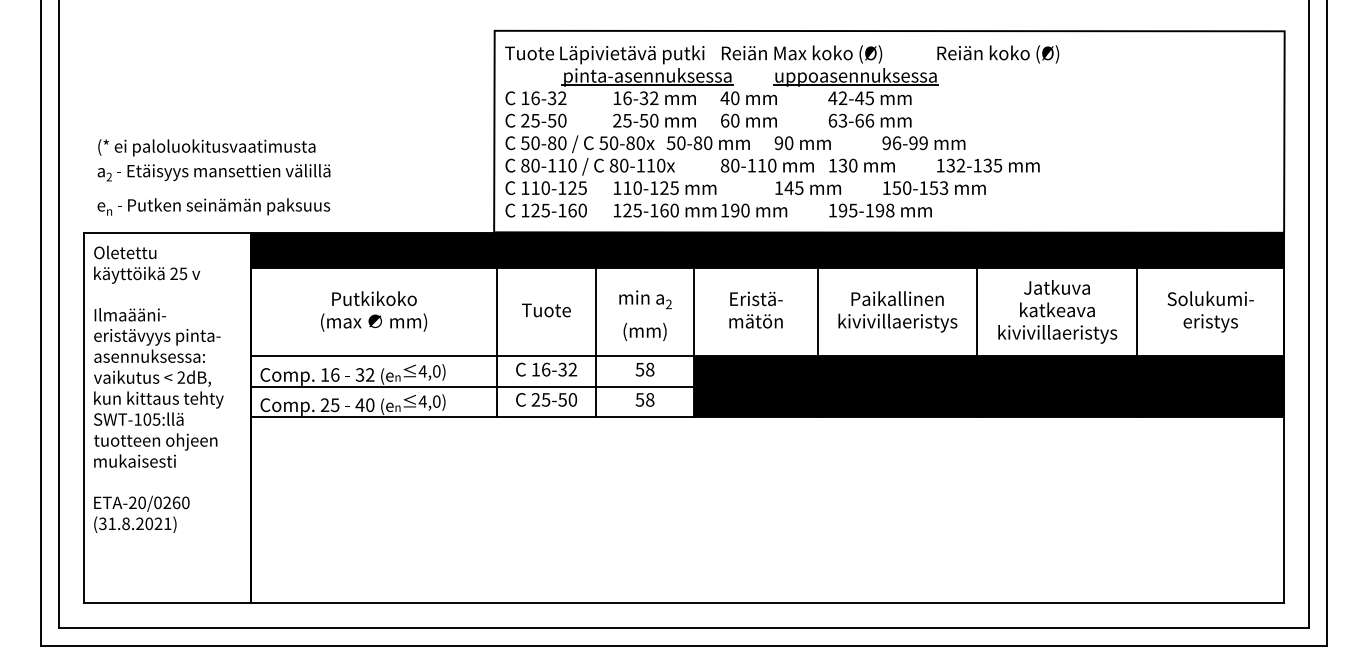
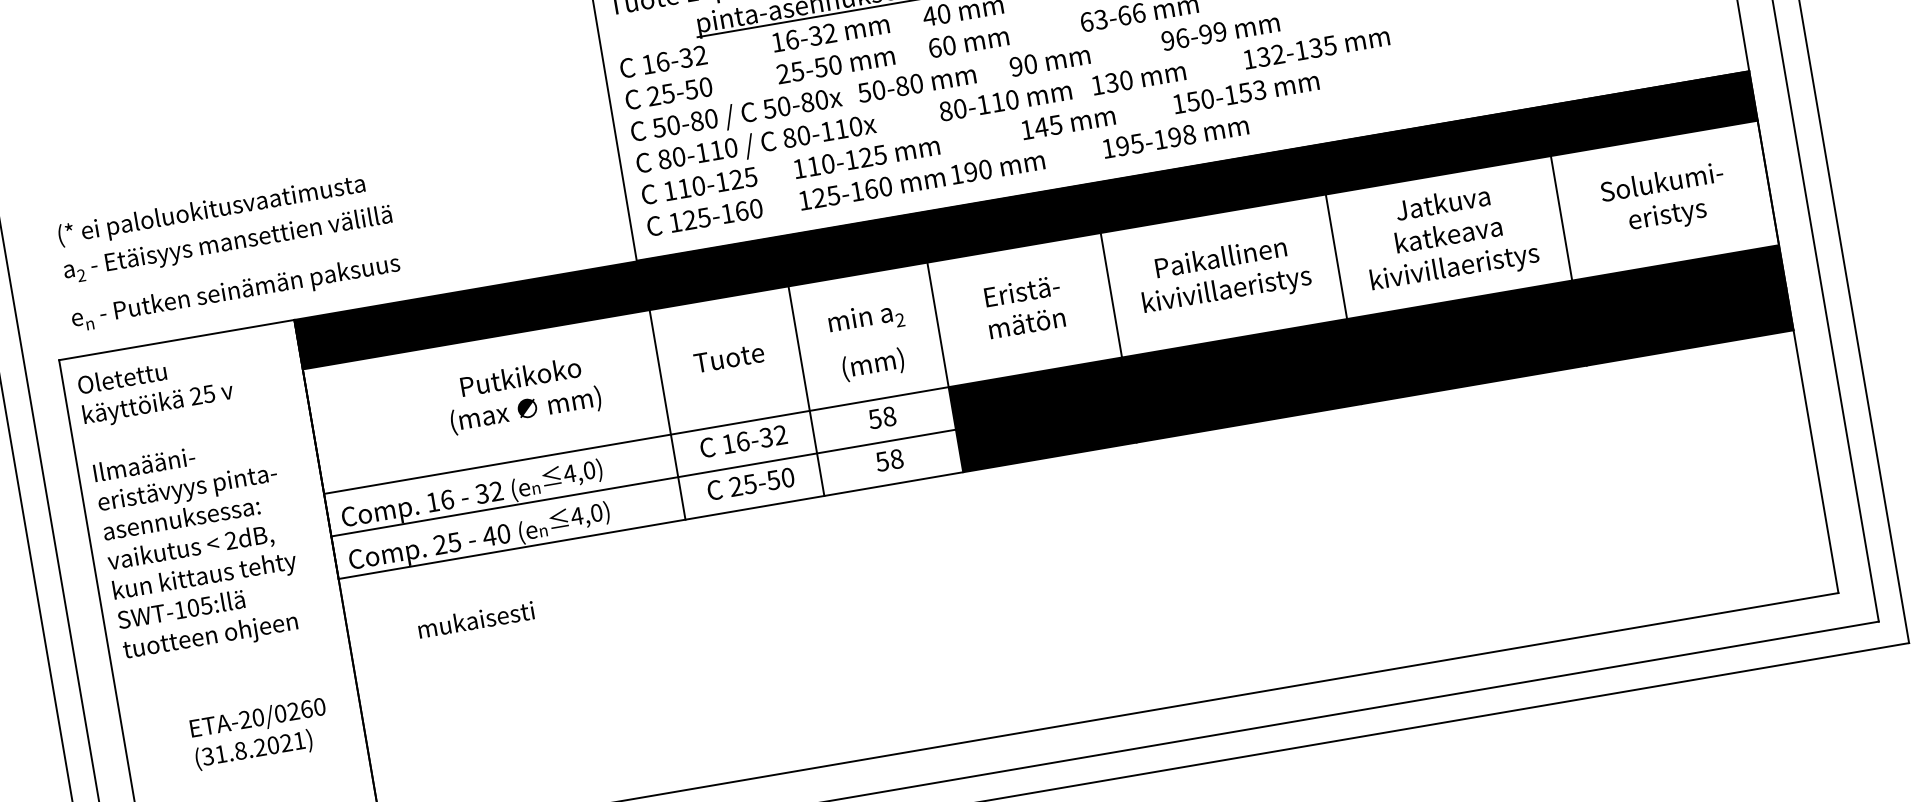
text: (374, 311) -> (523, 394), moved
text: (134, 460) -> (475, 619), moved
text: (141, 513) -> (259, 732), moved

